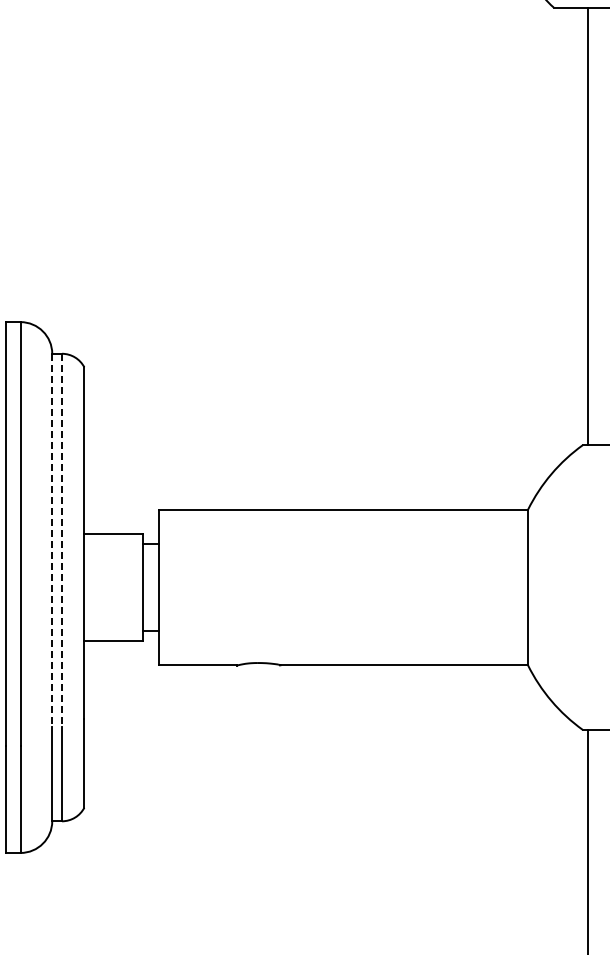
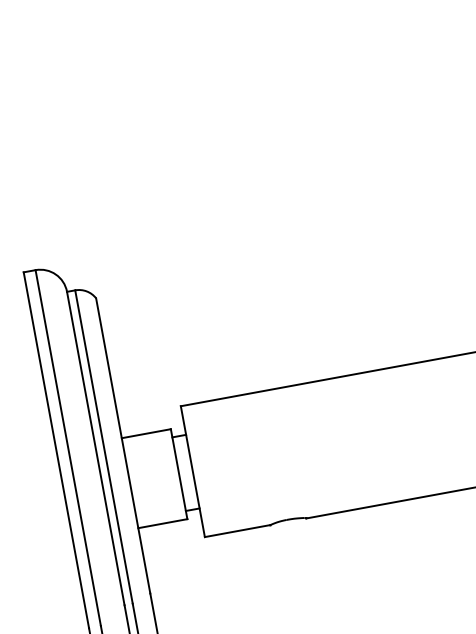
line: (52, 540) -> (96, 448), dashed -> solid
line: (61, 540) -> (103, 447), dashed -> solid

